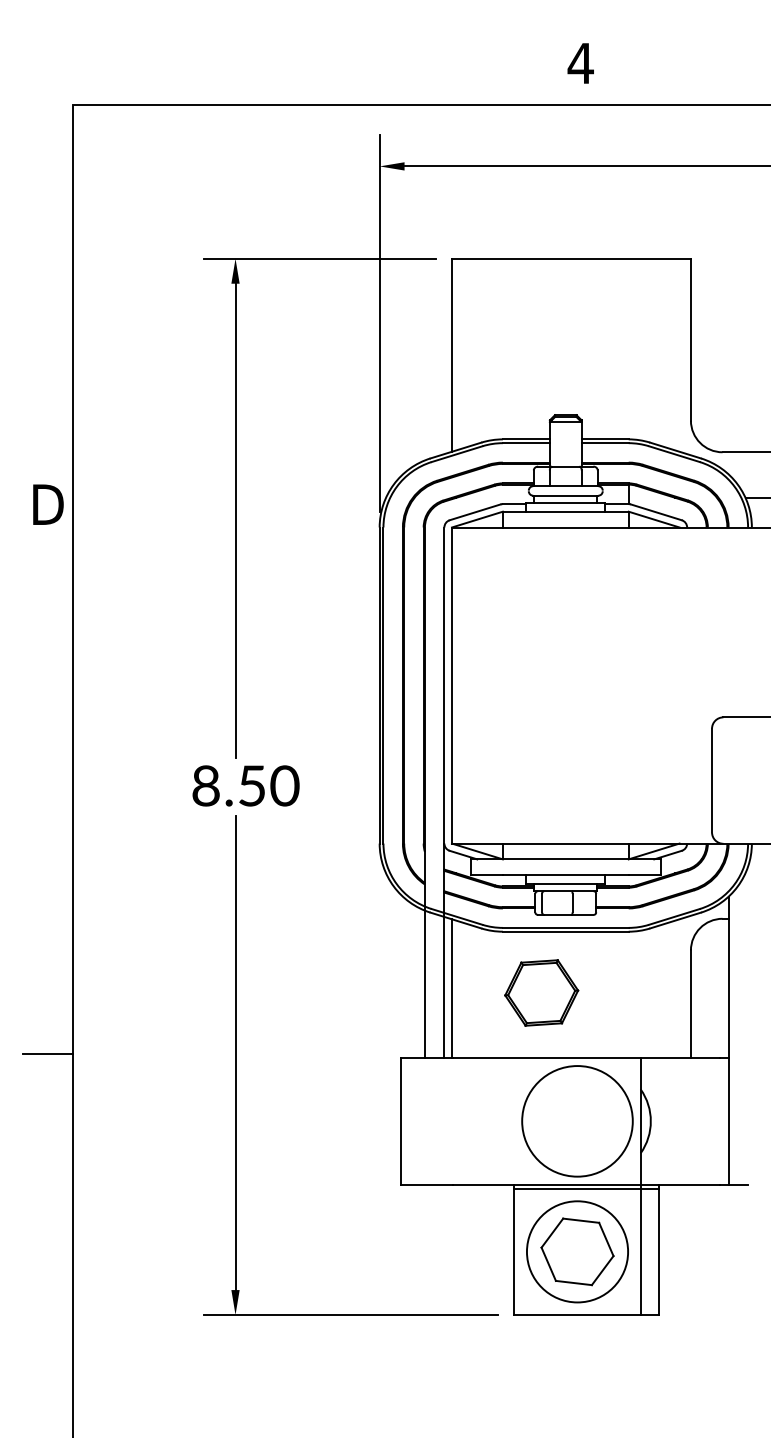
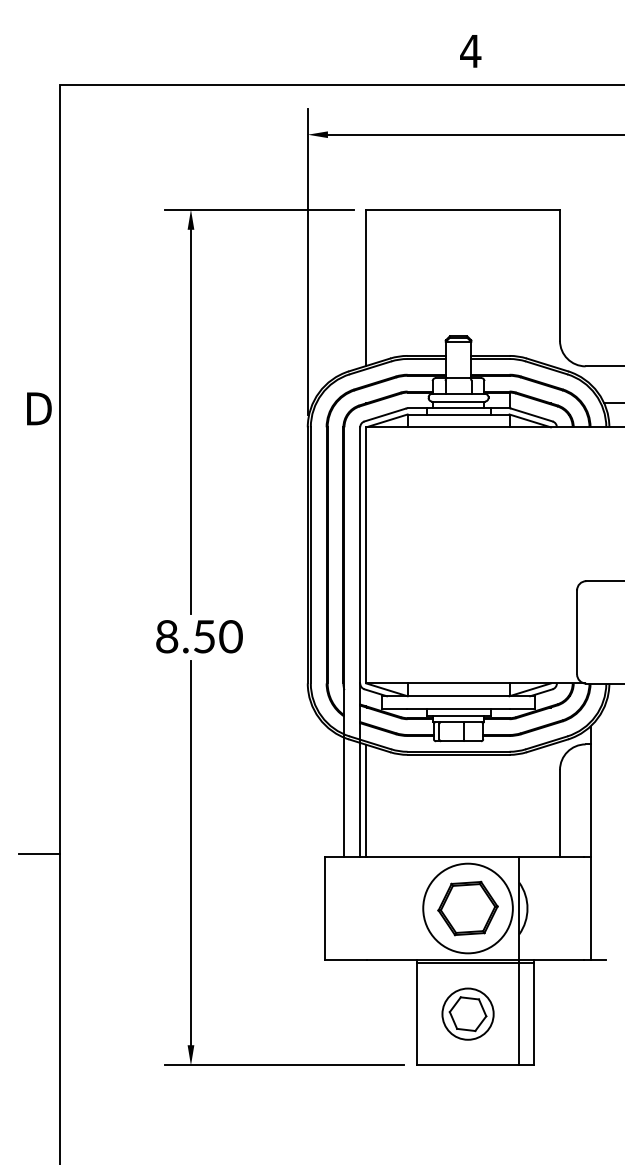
part: (540, 992) -> (467, 908), moved
part: (576, 1250) -> (467, 1013), size x0.62

